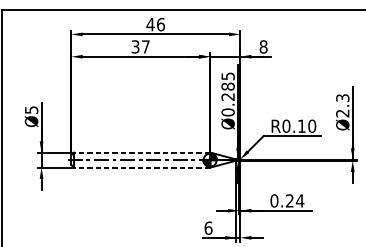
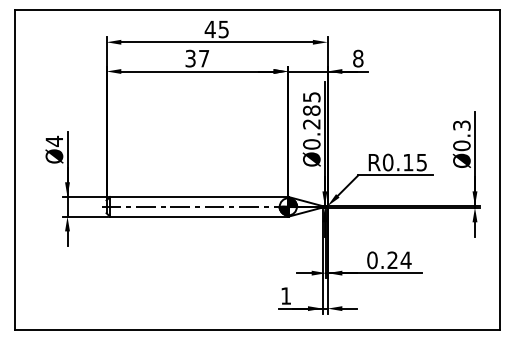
text: (160, 24) -> (223, 29), 46 -> 45
text: (31, 110) -> (54, 141), Ø5 -> Ø4
text: (342, 113) -> (461, 145), Ø2.3 -> Ø0.3
text: (311, 126) -> (421, 162), R0.10 -> R0.15
line: (141, 152) -> (198, 197), dashed -> solid
line: (141, 167) -> (198, 216), dashed -> solid
text: (208, 227) -> (286, 295), 6 -> 1

